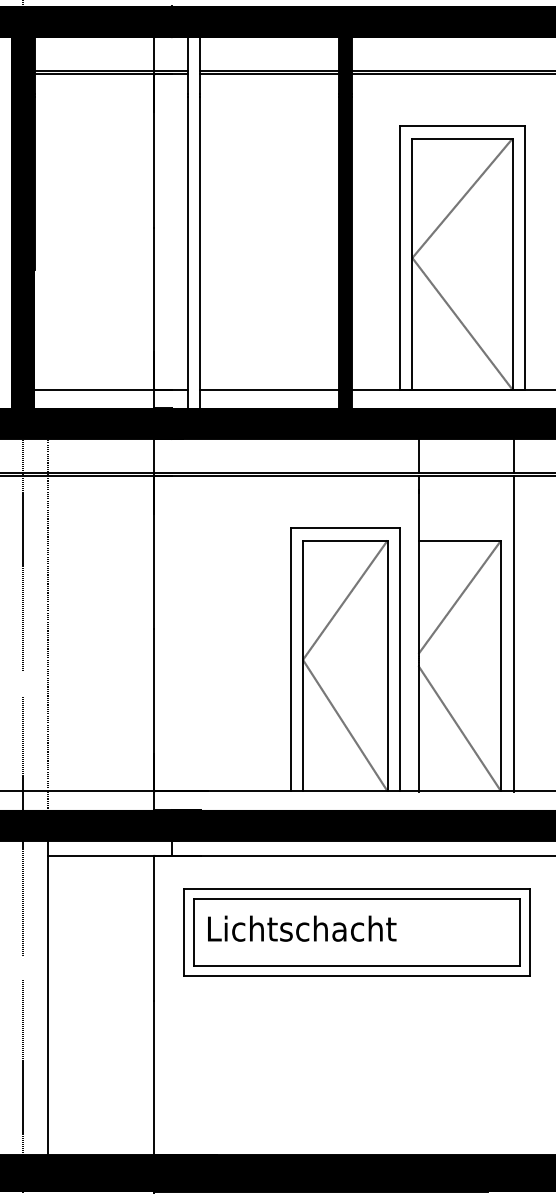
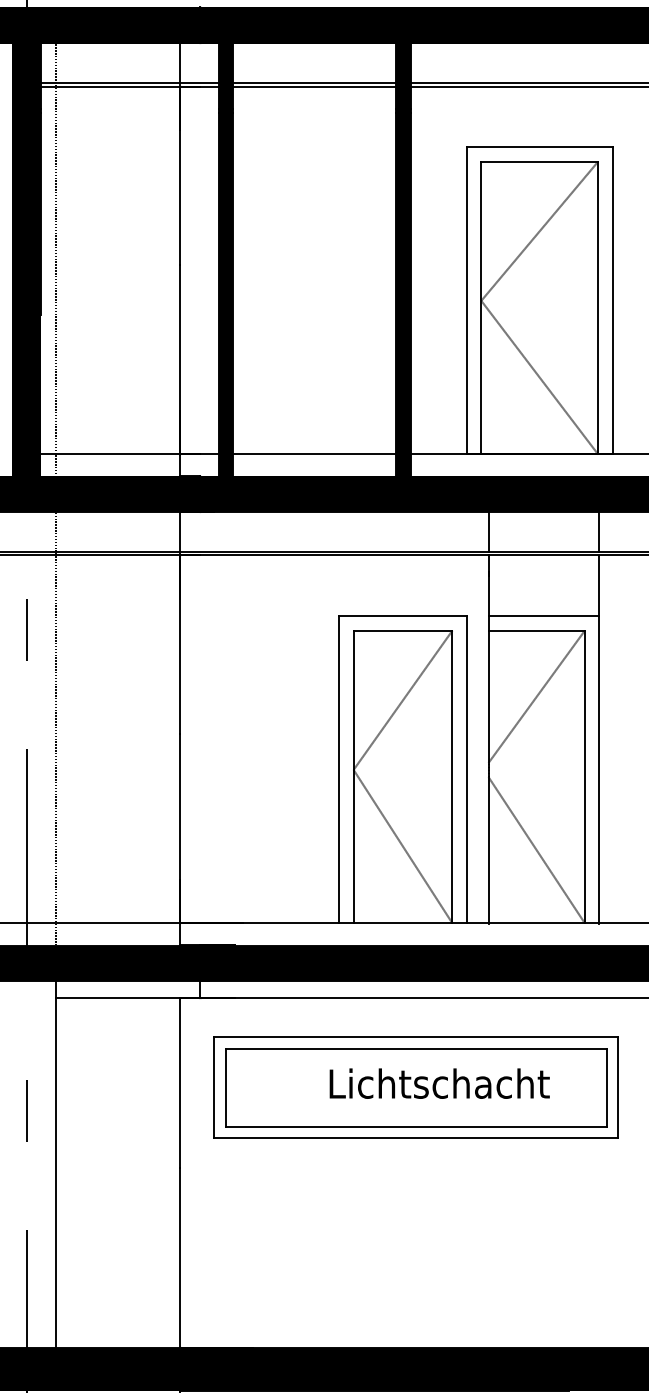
line: (47, 222) -> (55, 259), added
fill: (194, 222) -> (226, 259), added
line: (465, 528) -> (543, 616), added
text: (301, 928) -> (439, 1083), moved

